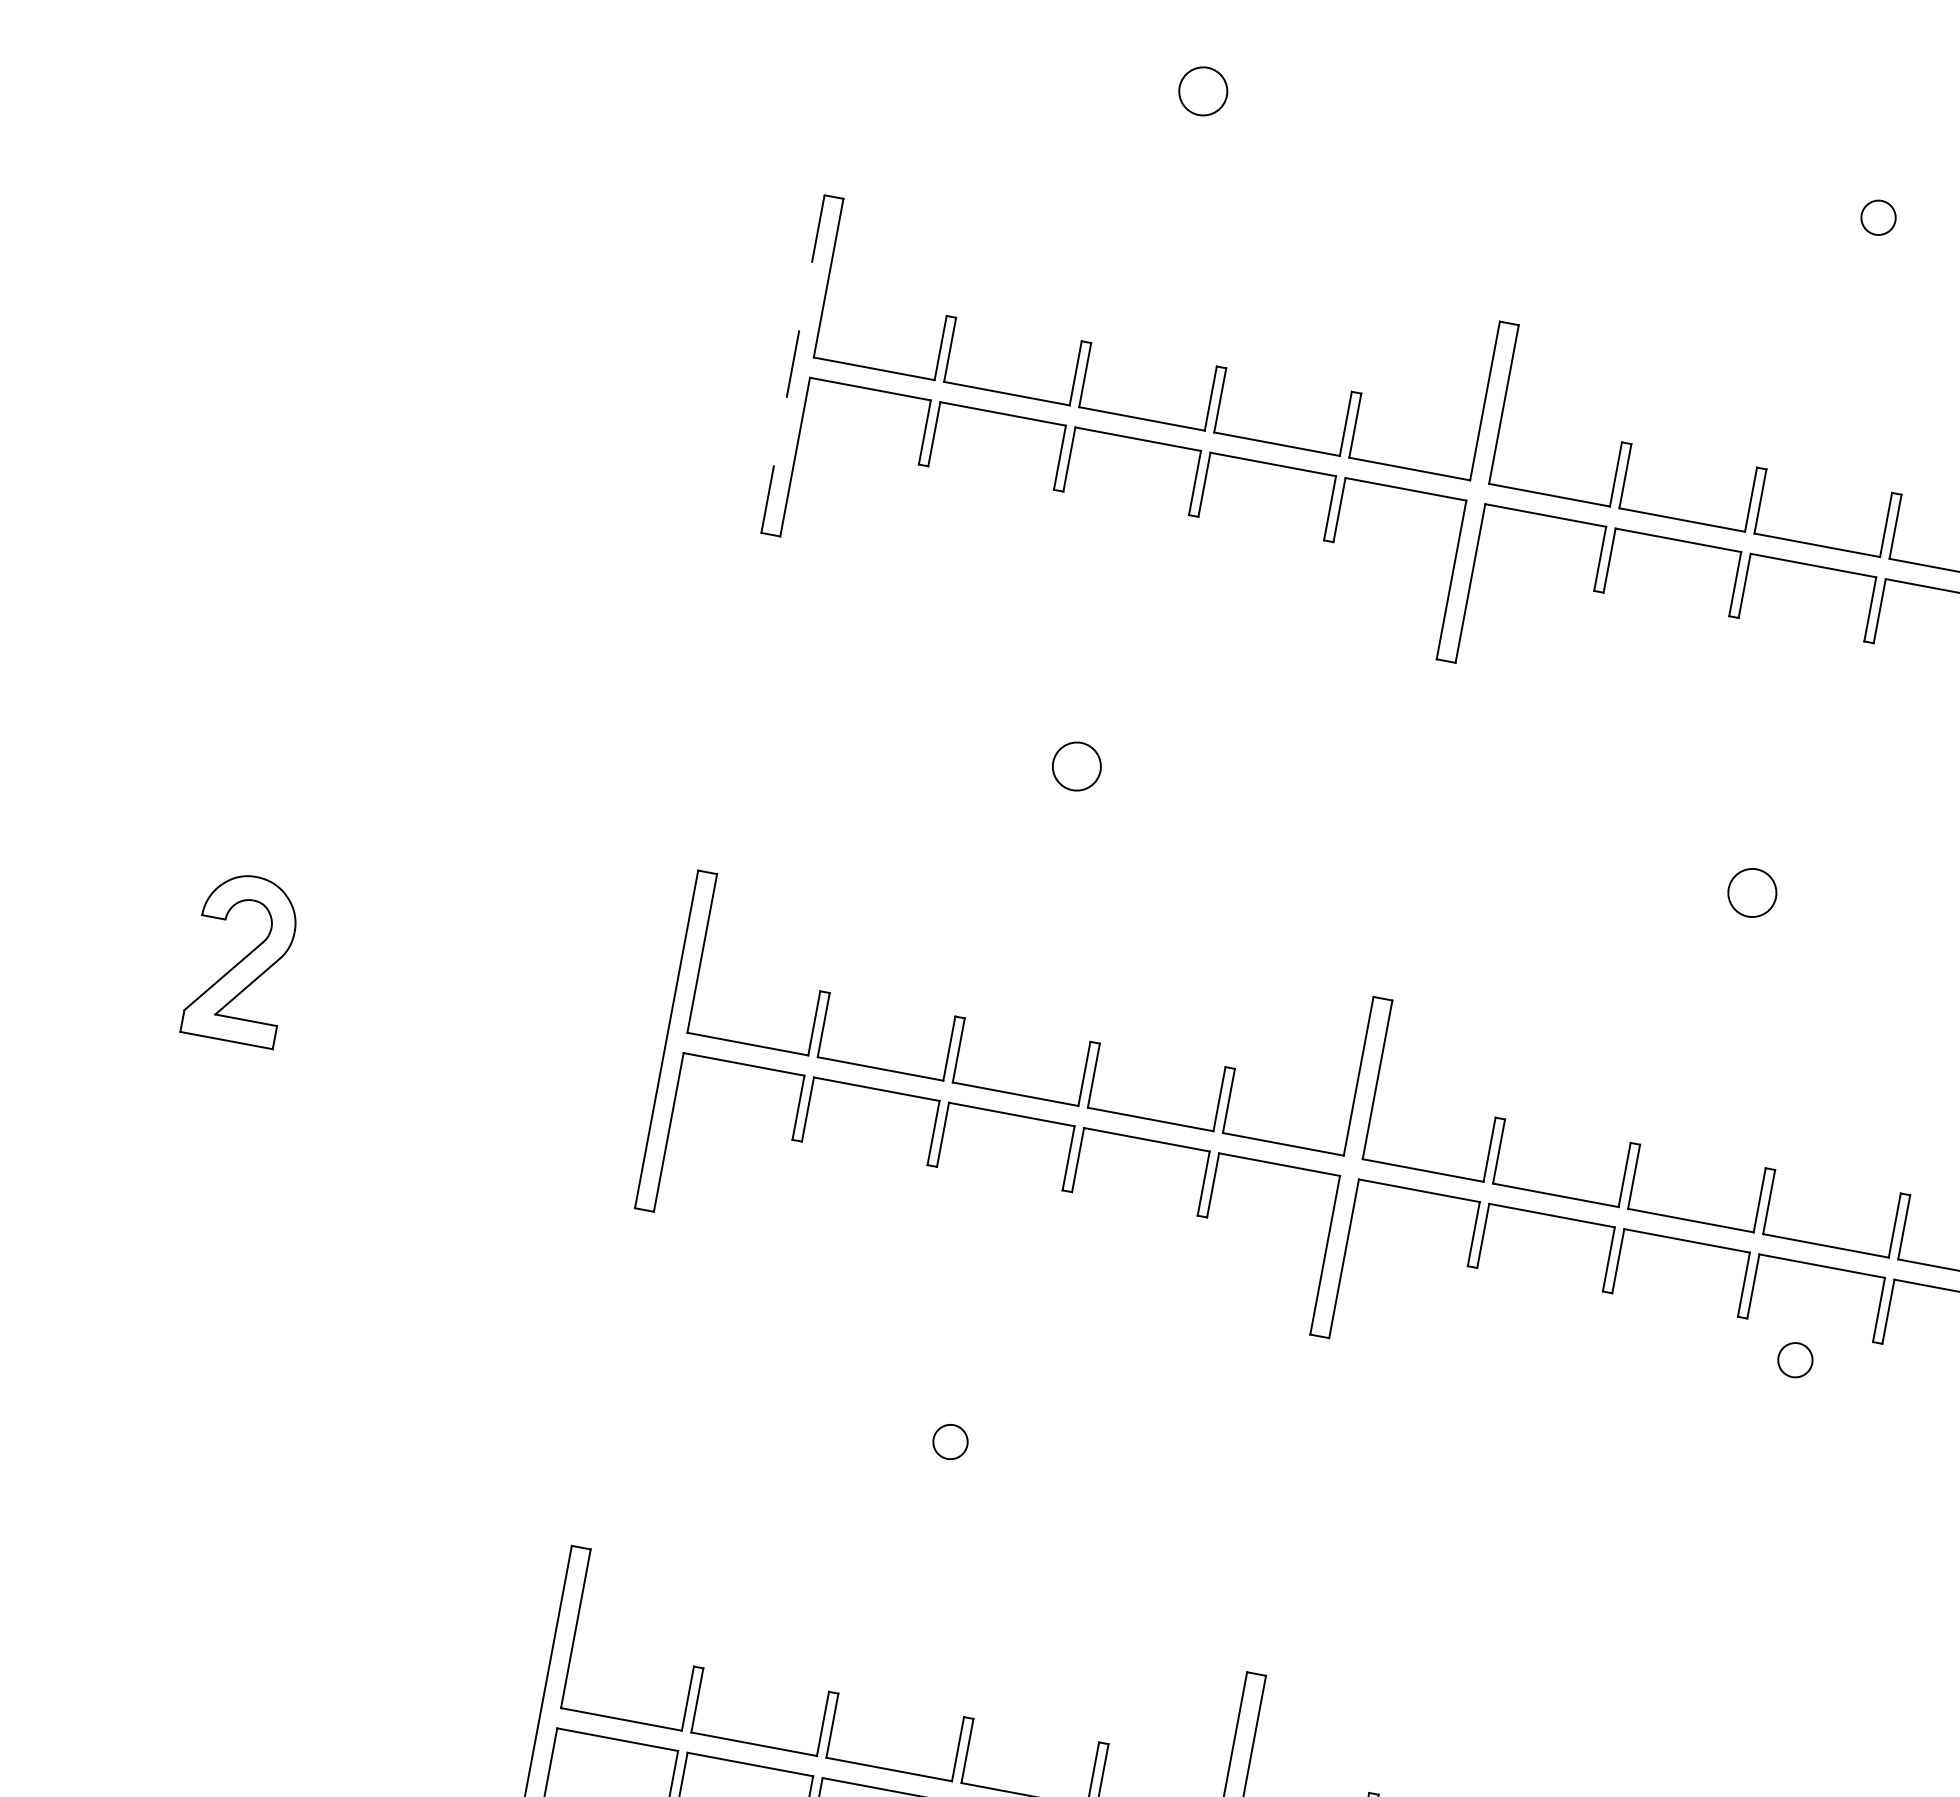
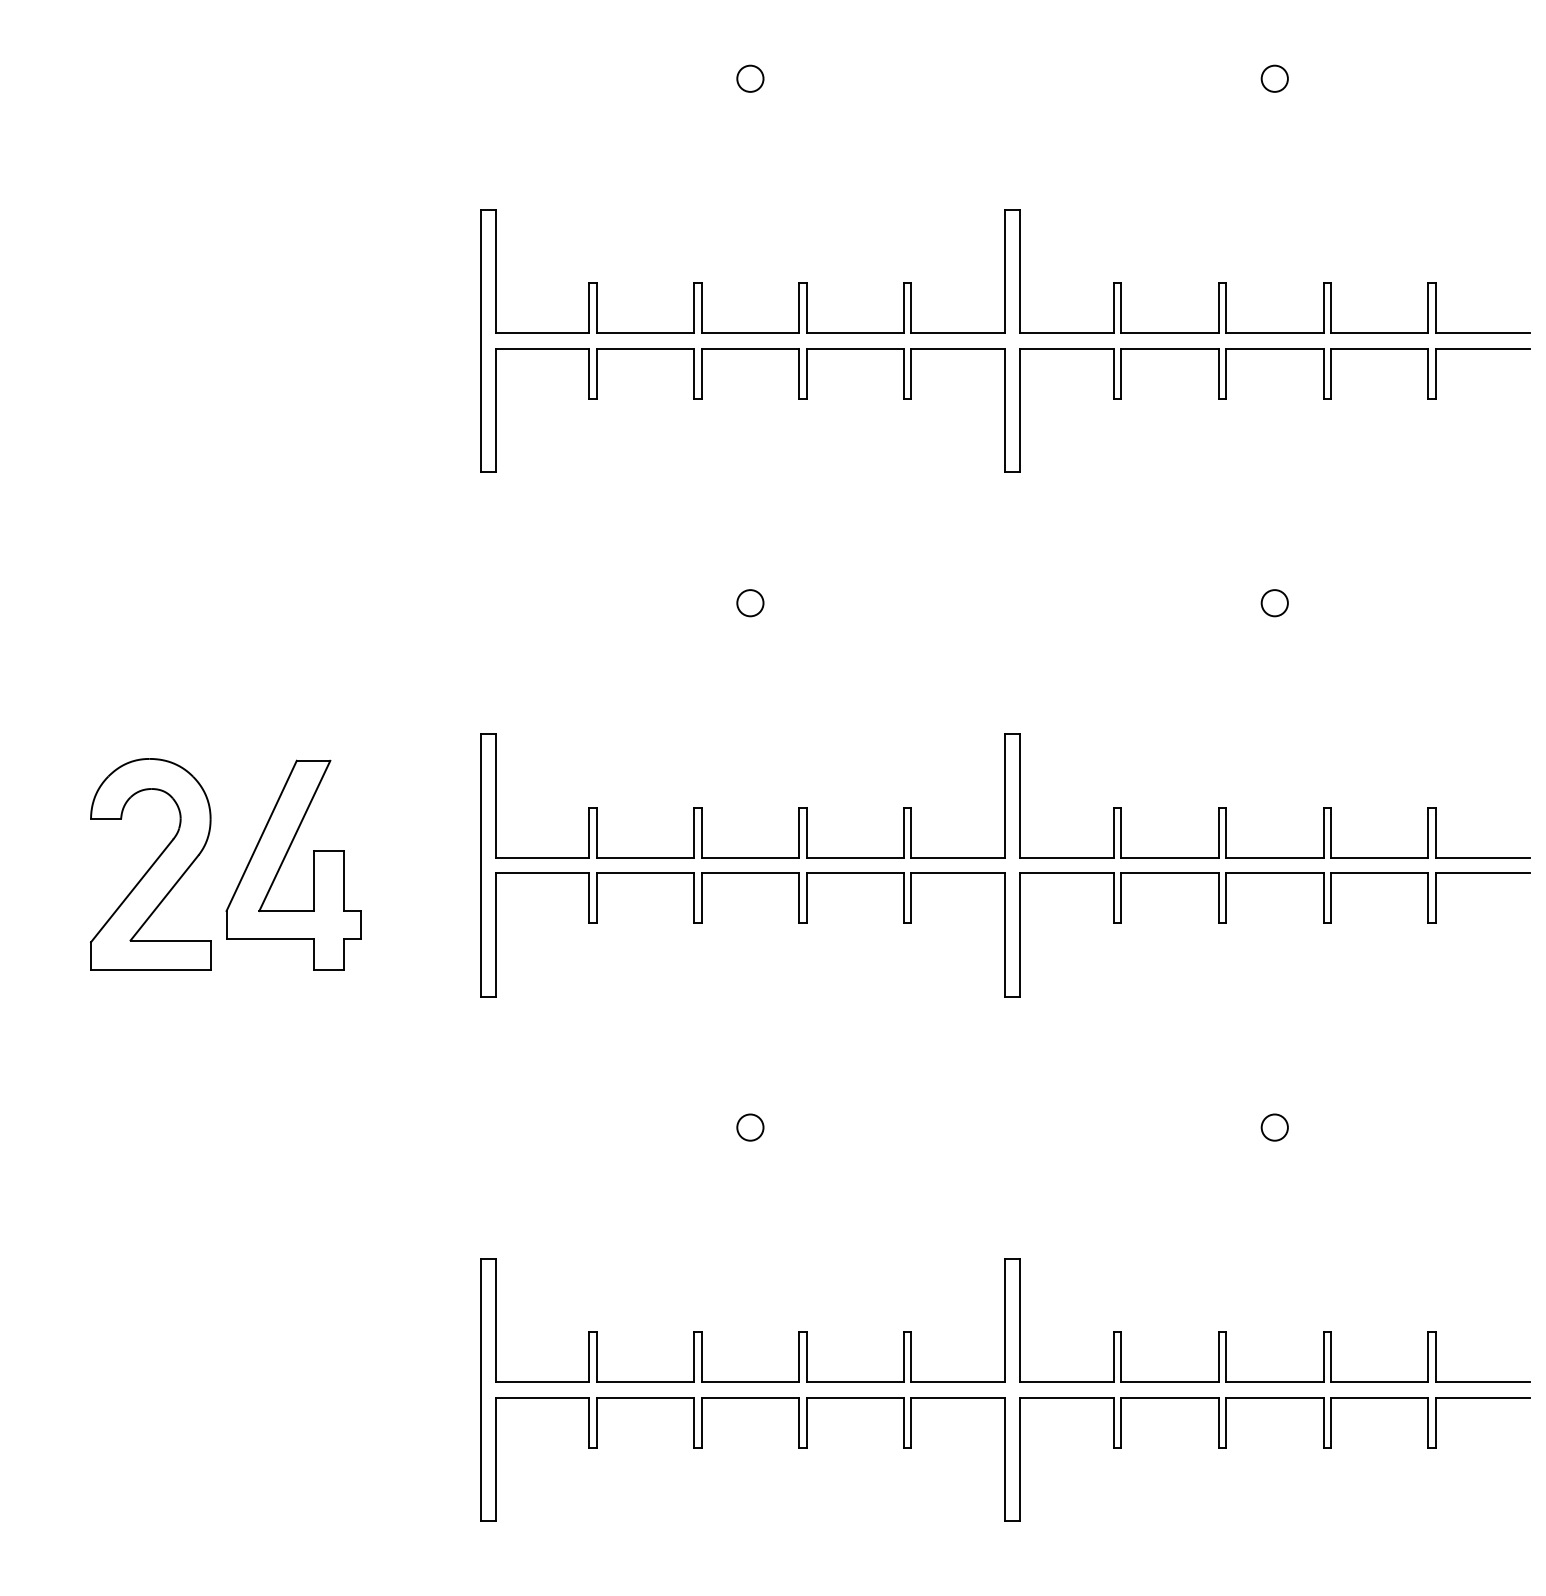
circle: (1203, 91) -> (750, 78), size x0.71
line: (792, 363) -> (480, 340), dashed -> solid
circle: (1076, 767) -> (750, 603), size x0.71
circle: (1751, 893) -> (1274, 603), size x0.71
part: (241, 958) -> (150, 864), size x1.67
part: (414, 985) -> (284, 860), added
circle: (1795, 1359) -> (1274, 1127), moved

